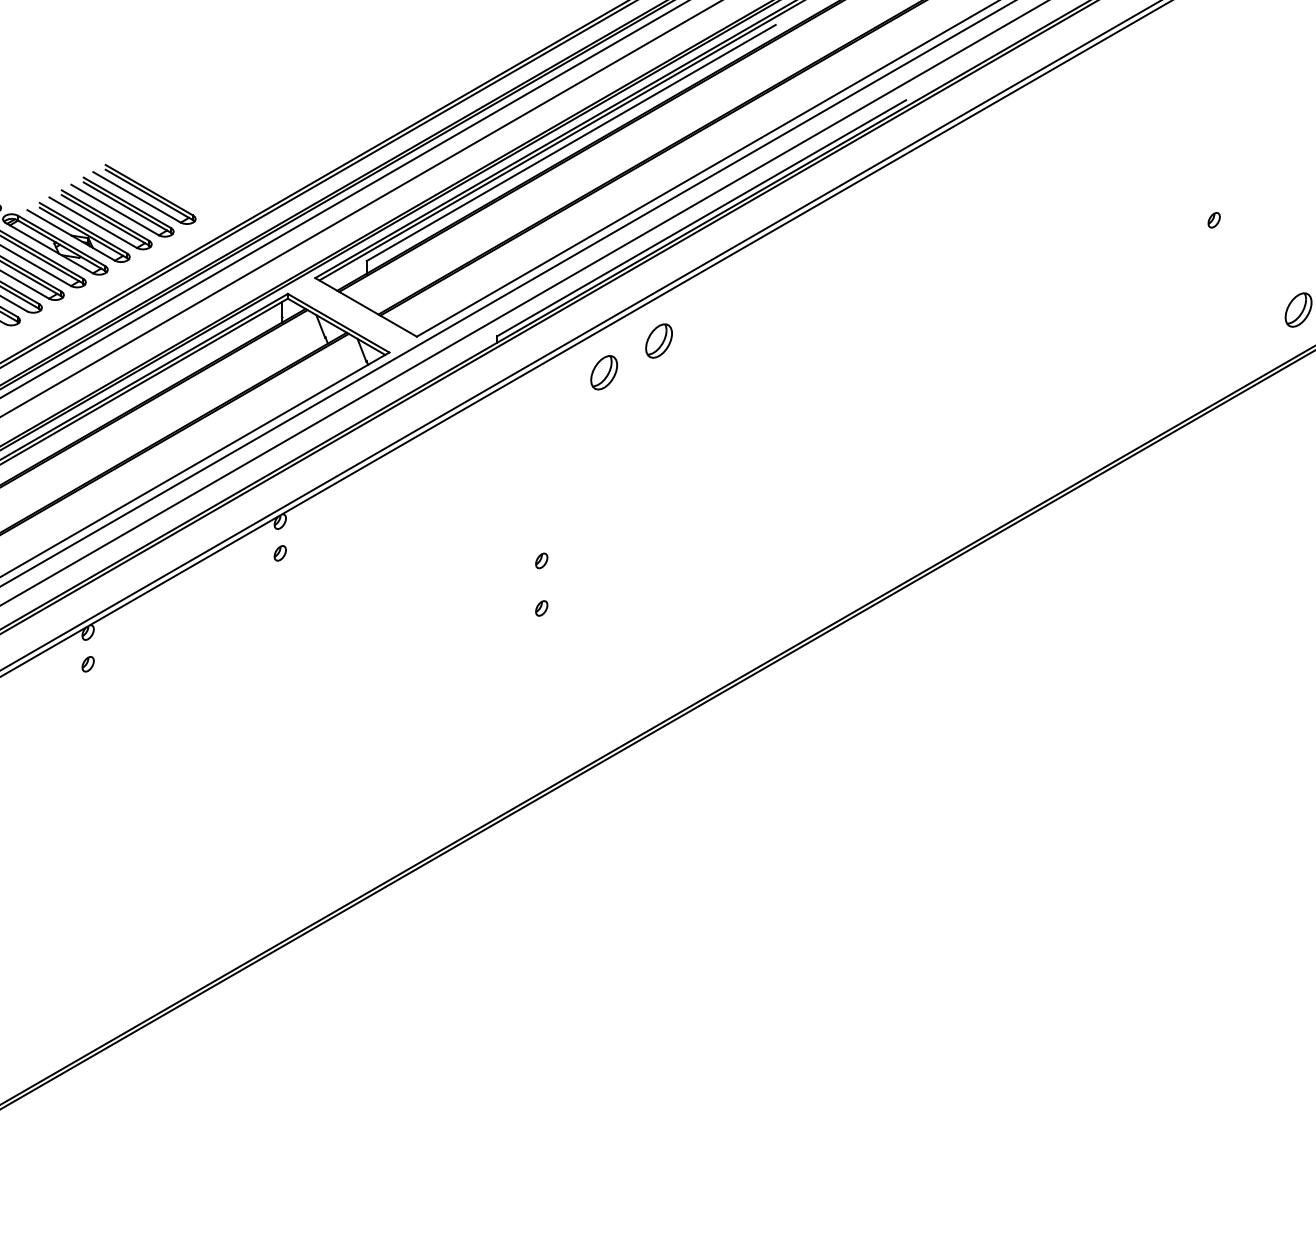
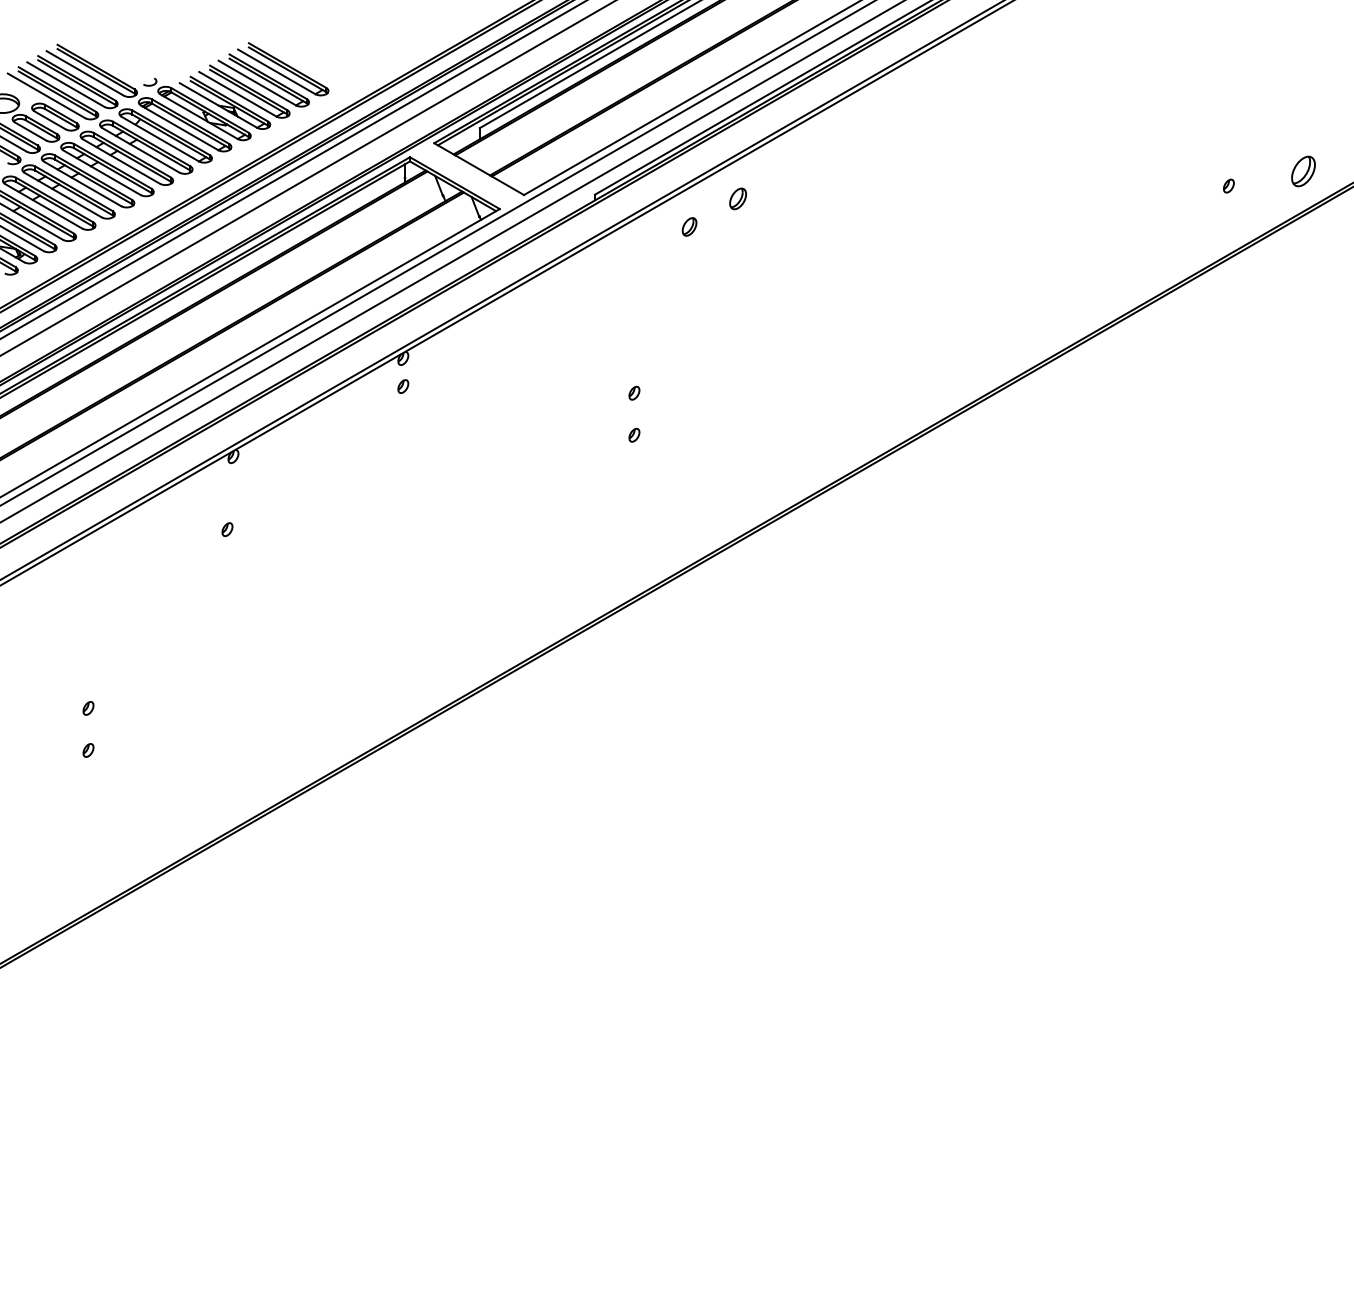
part: (1213, 219) -> (1228, 185), moved
part: (658, 340) -> (737, 198), size x0.7
part: (604, 372) -> (689, 226), size x0.6
part: (88, 664) -> (227, 529), moved

